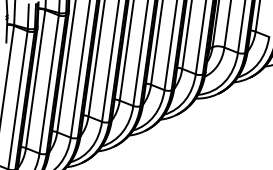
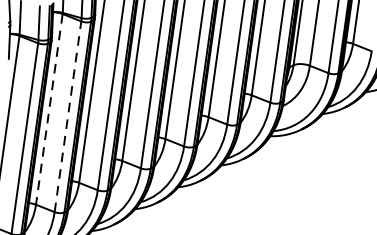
line: (35, 79) -> (49, 109), solid -> dashed
line: (49, 84) -> (68, 116), solid -> dashed

